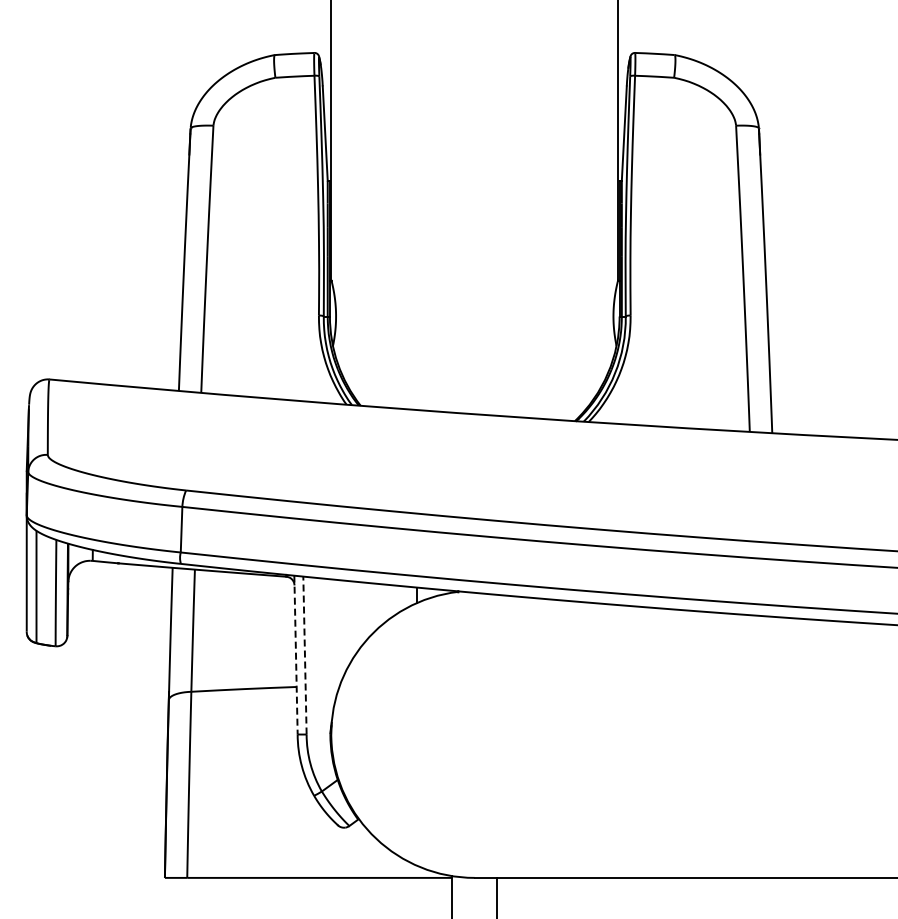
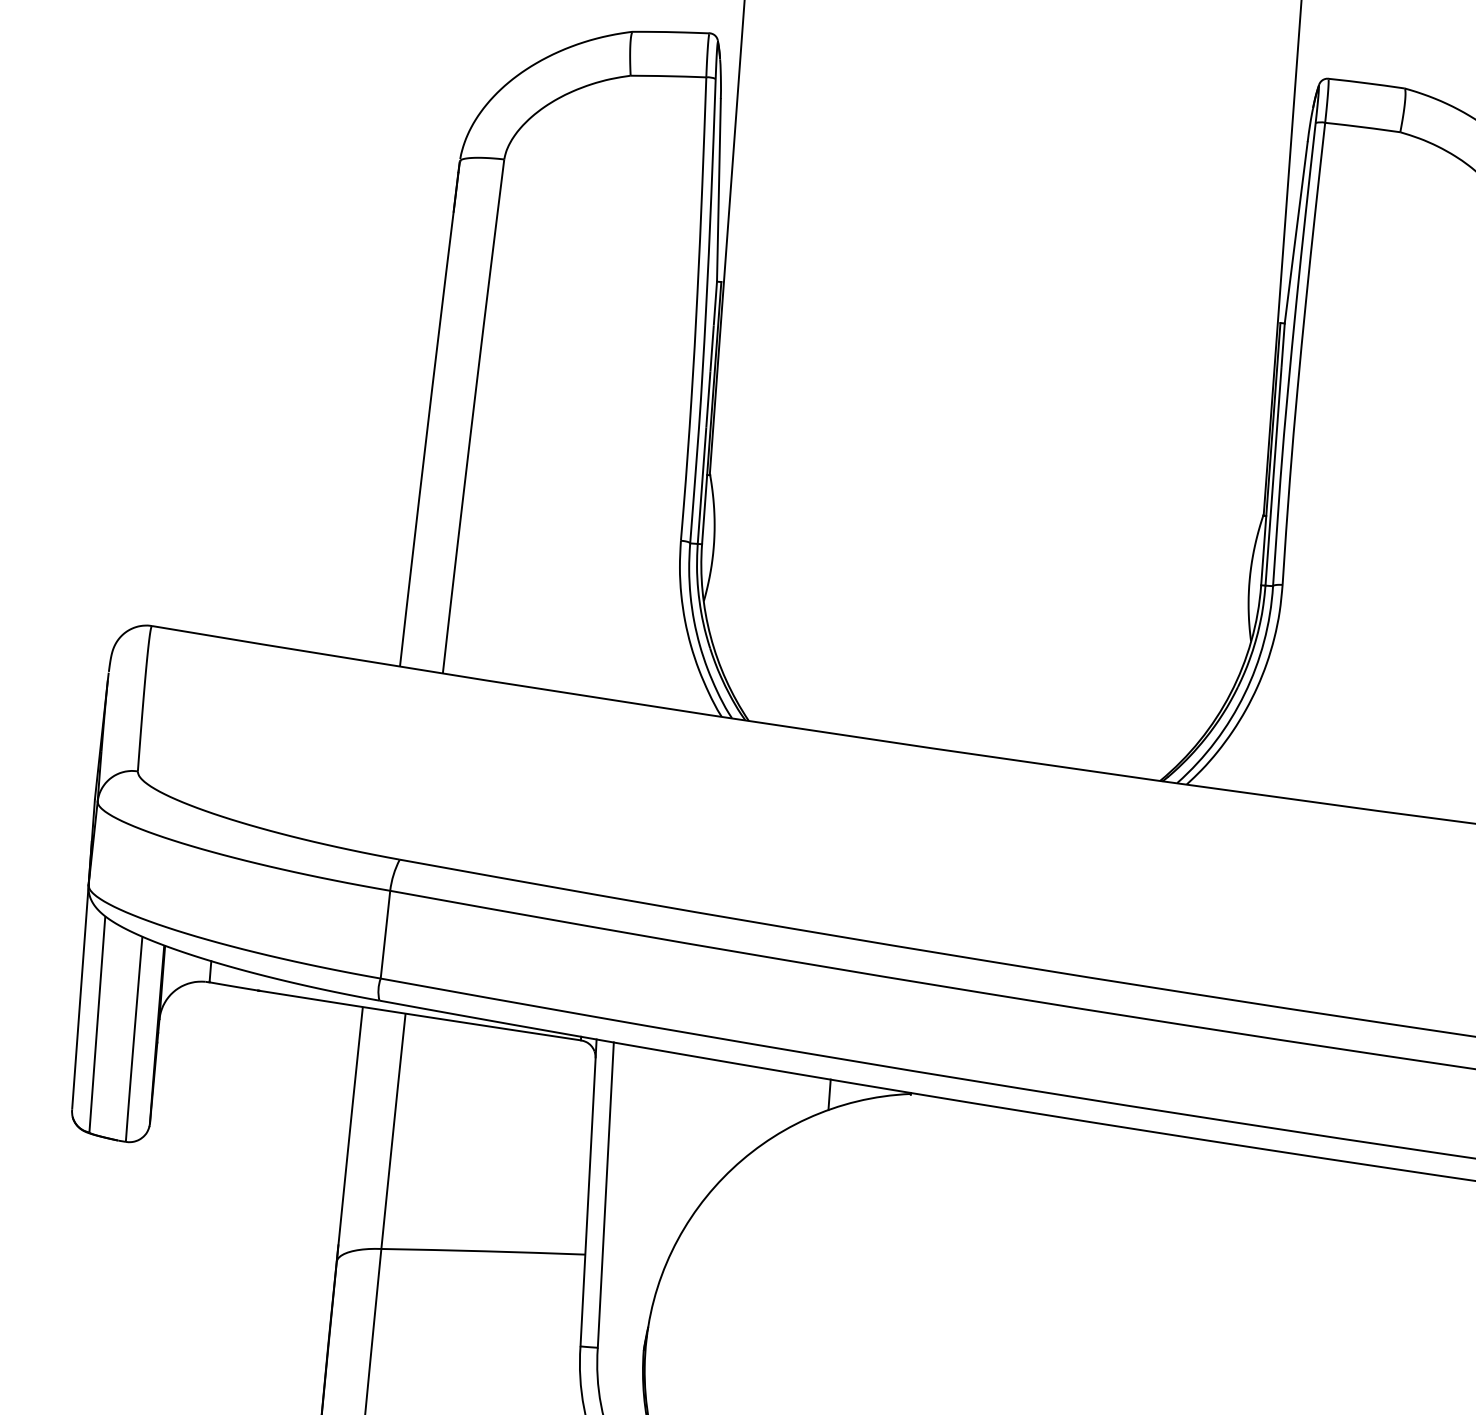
line: (296, 655) -> (589, 1193), dashed -> solid
line: (304, 655) -> (604, 1194), dashed -> solid

